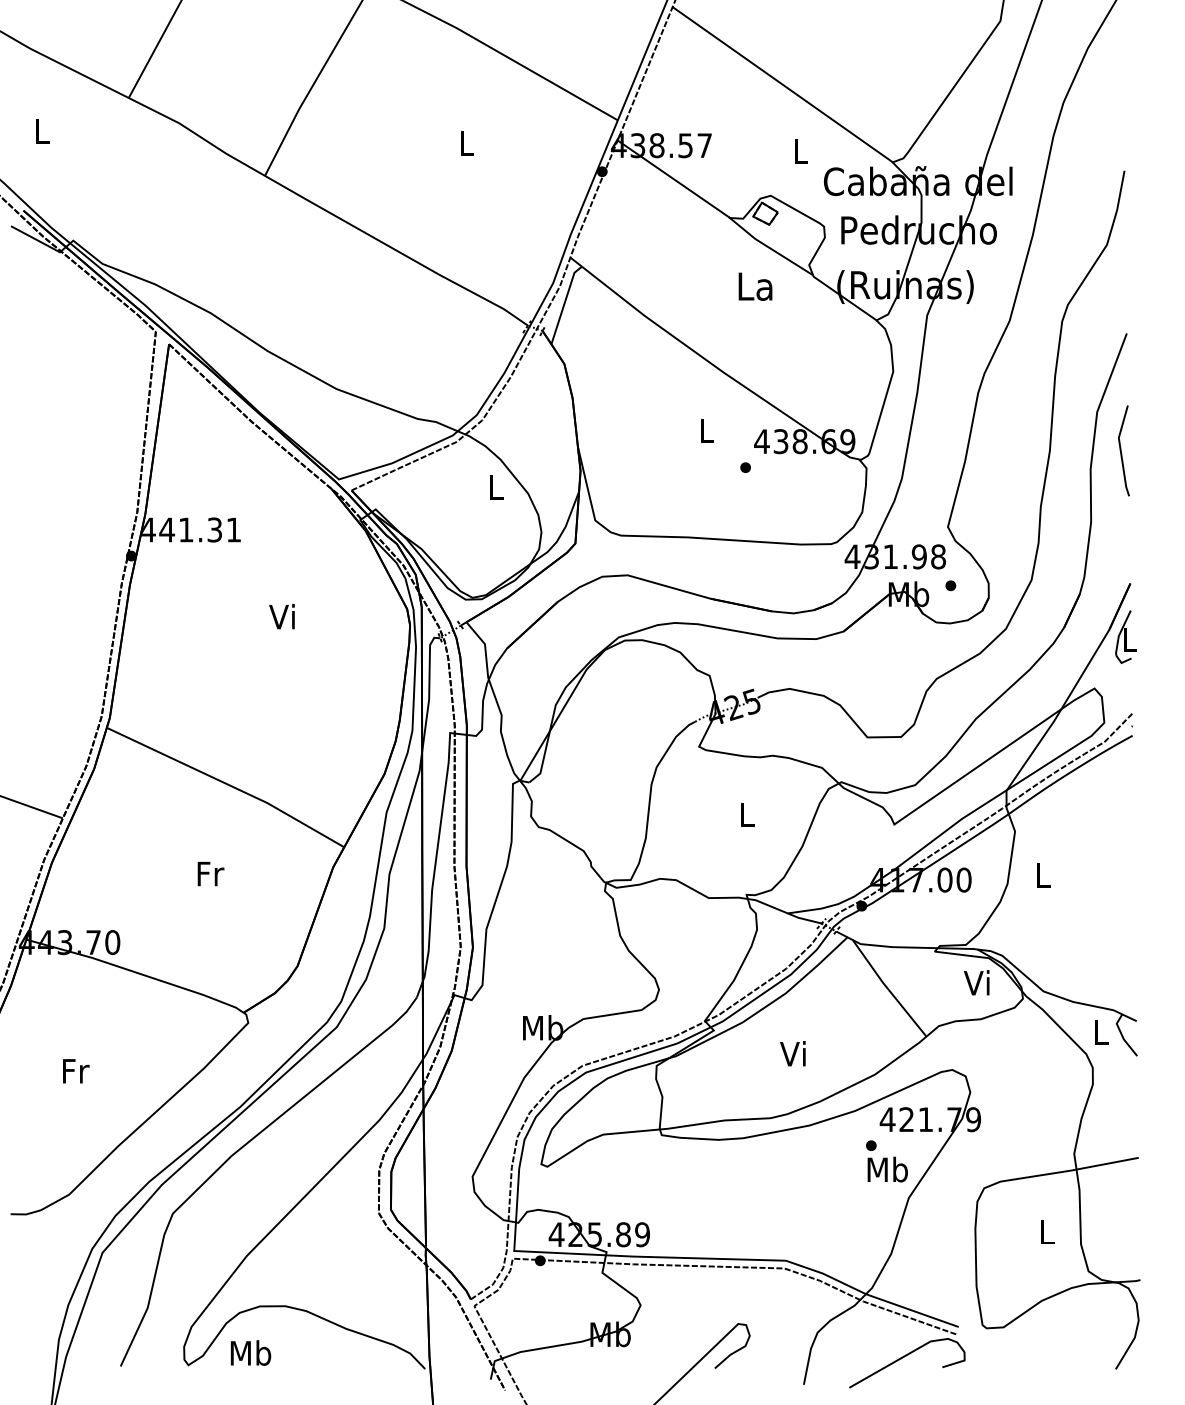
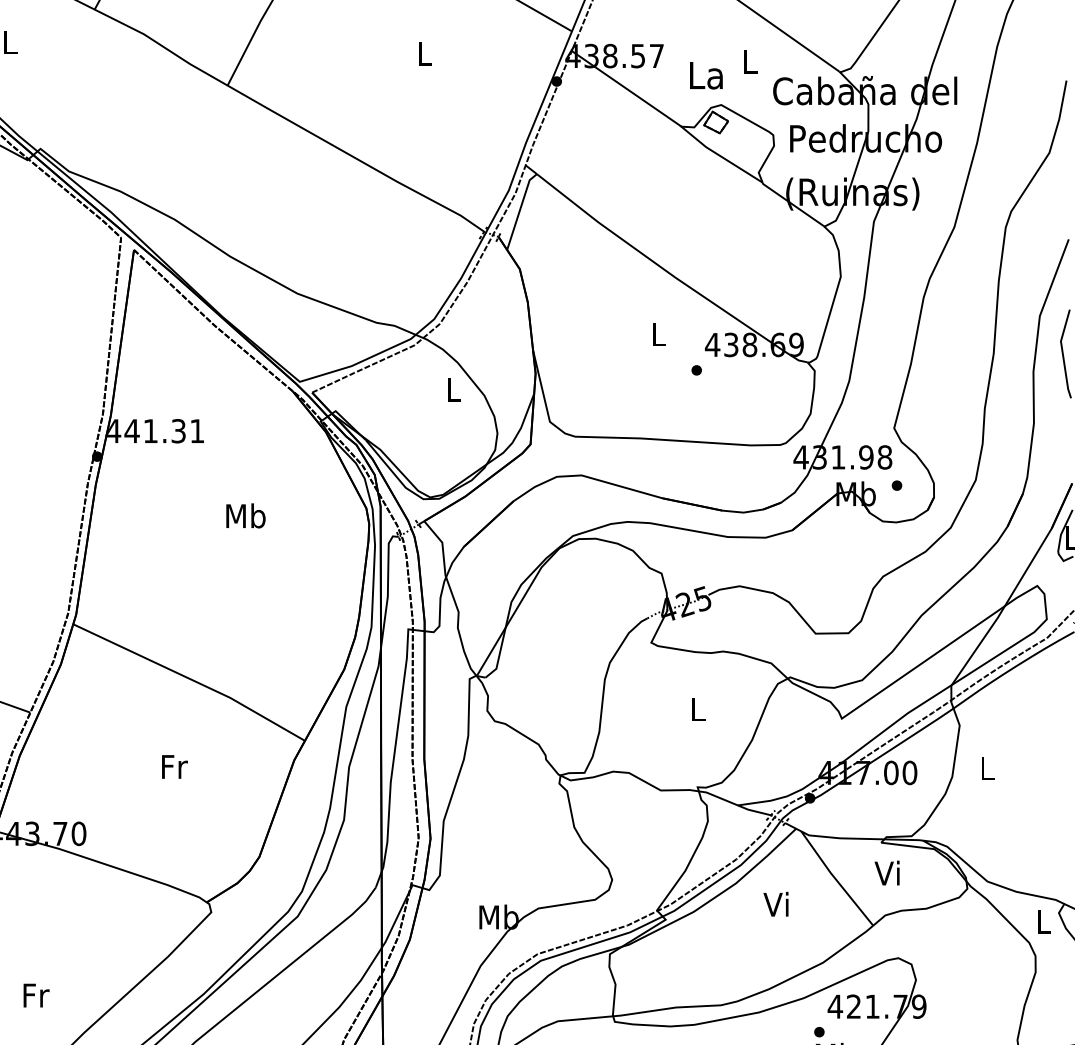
text: (755, 286) -> (706, 75), moved
text: (283, 616) -> (245, 515), Vi -> Mb
text: (976, 982) -> (886, 872), moved
text: (792, 1053) -> (775, 904), moved
text: (76, 1071) -> (36, 995), moved

